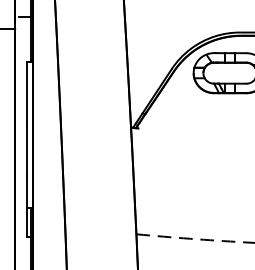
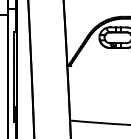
arc: (189, 238) -> (97, 122), dashed -> solid

